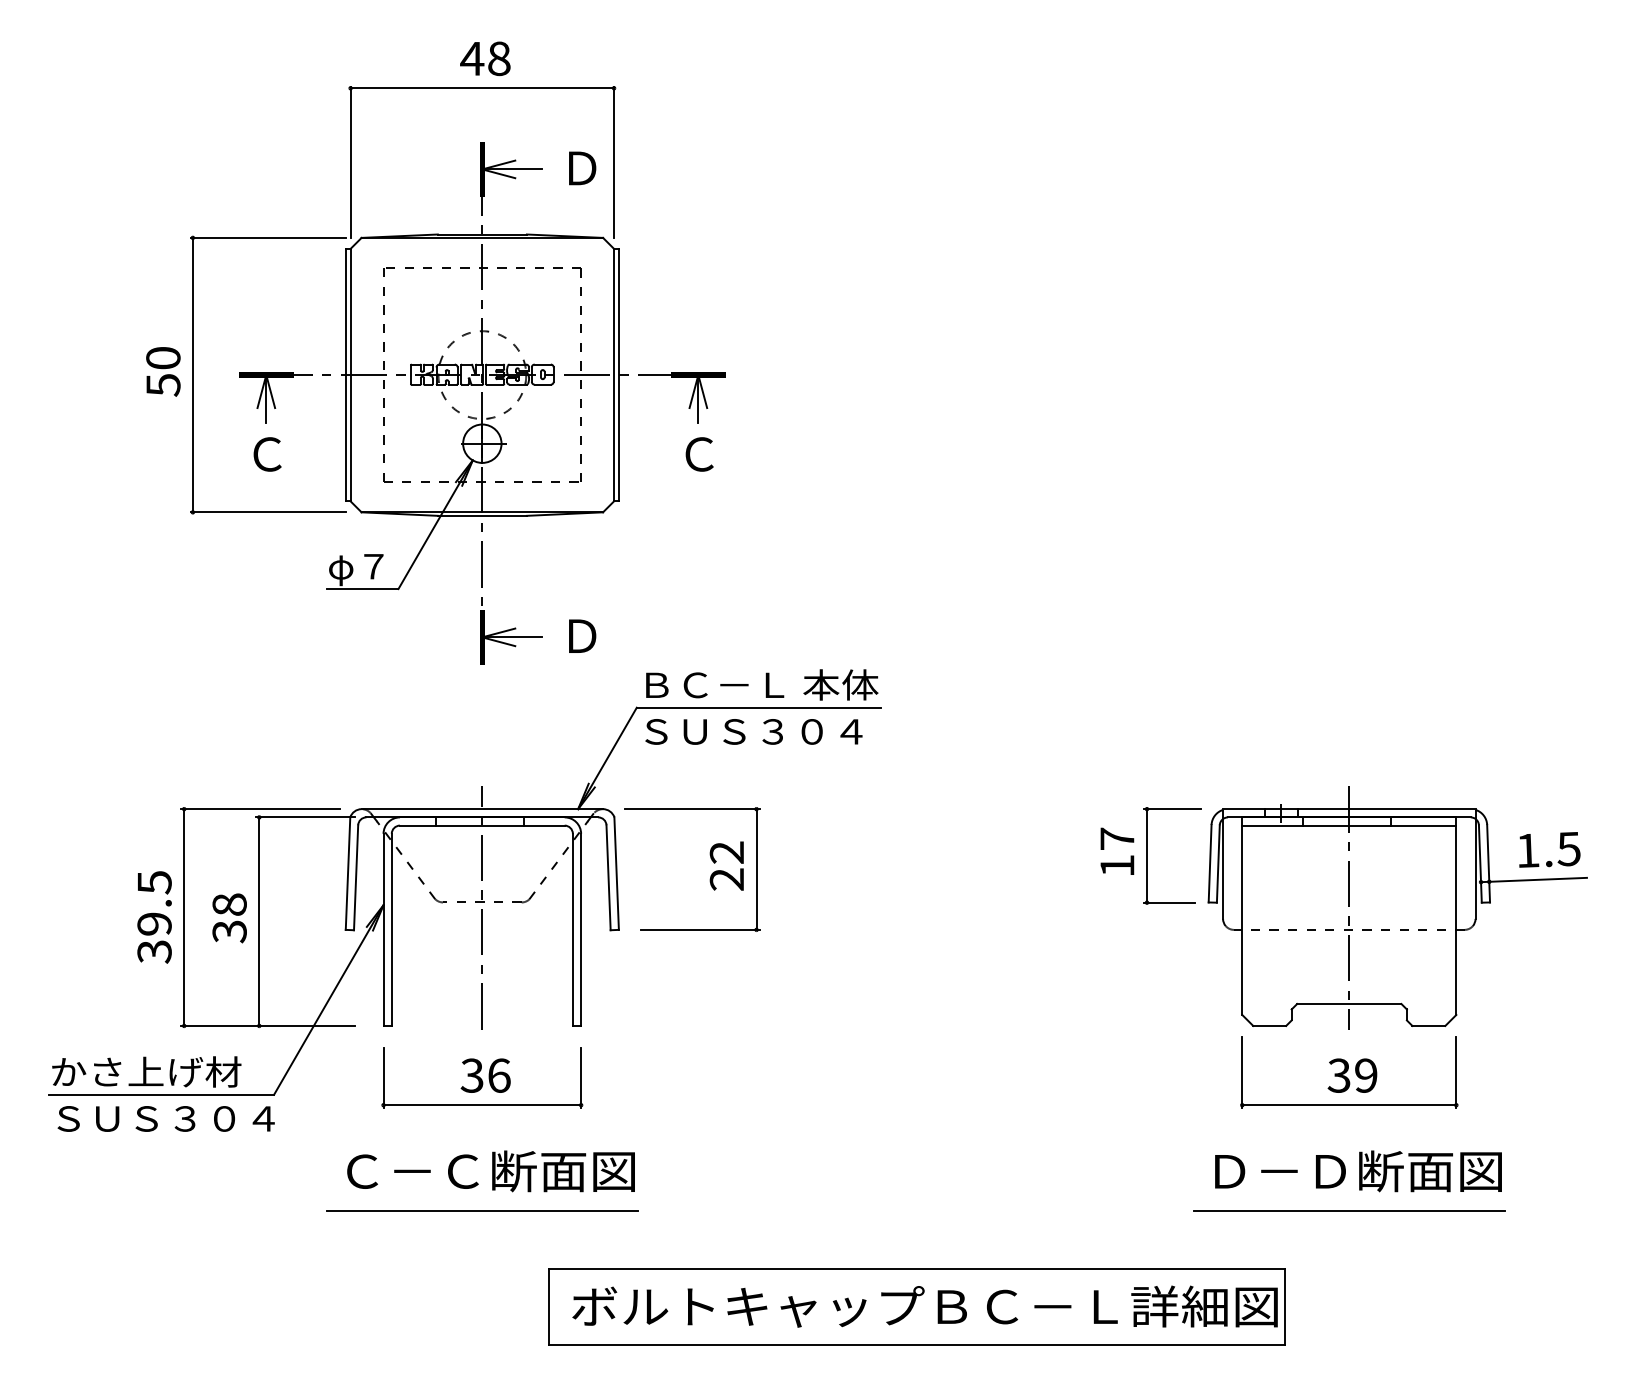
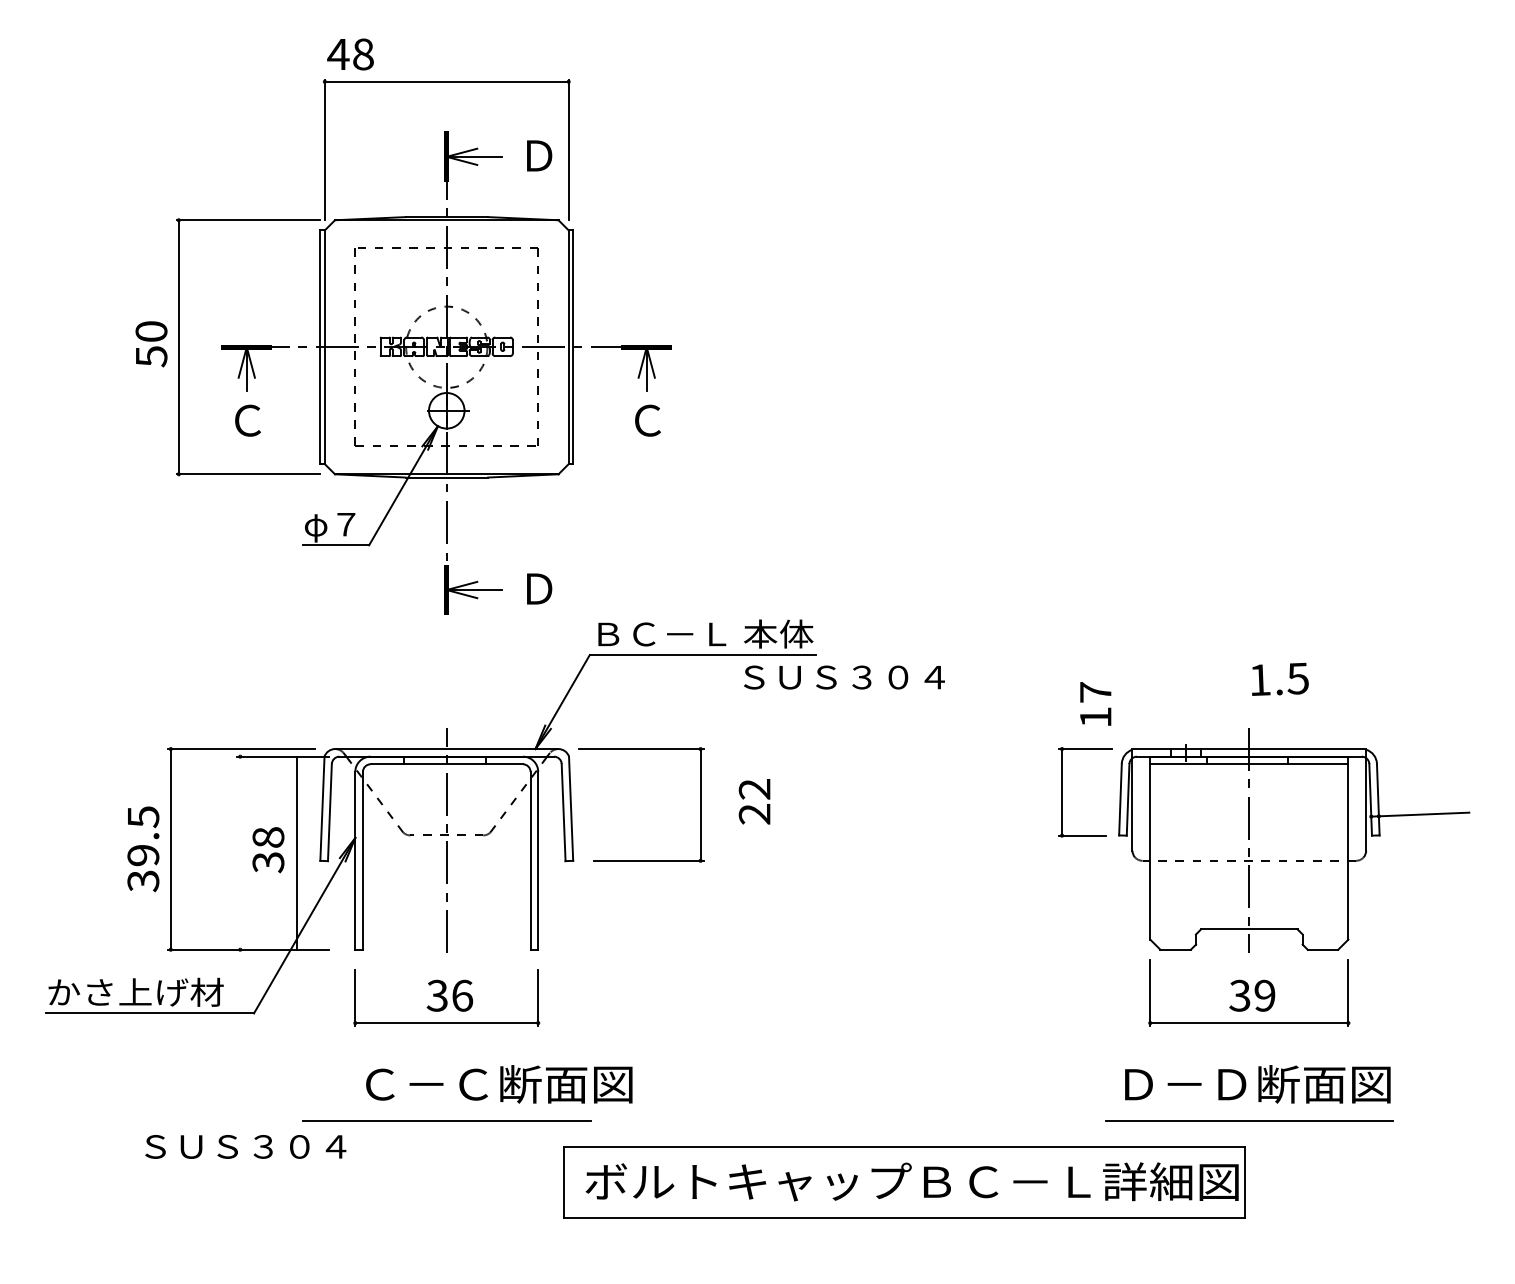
text: (485, 58) -> (350, 54), moved
text: (753, 731) -> (844, 677), moved
text: (1549, 849) -> (1280, 679), moved
text: (1117, 850) -> (1095, 703), moved
text: (726, 865) -> (754, 801), moved
text: (229, 918) -> (268, 850), moved
line: (259, 921) -> (296, 853), moved
text: (165, 1118) -> (245, 1146), moved
text: (490, 1171) -> (498, 1084), moved
part: (916, 1306) -> (904, 1181), moved

